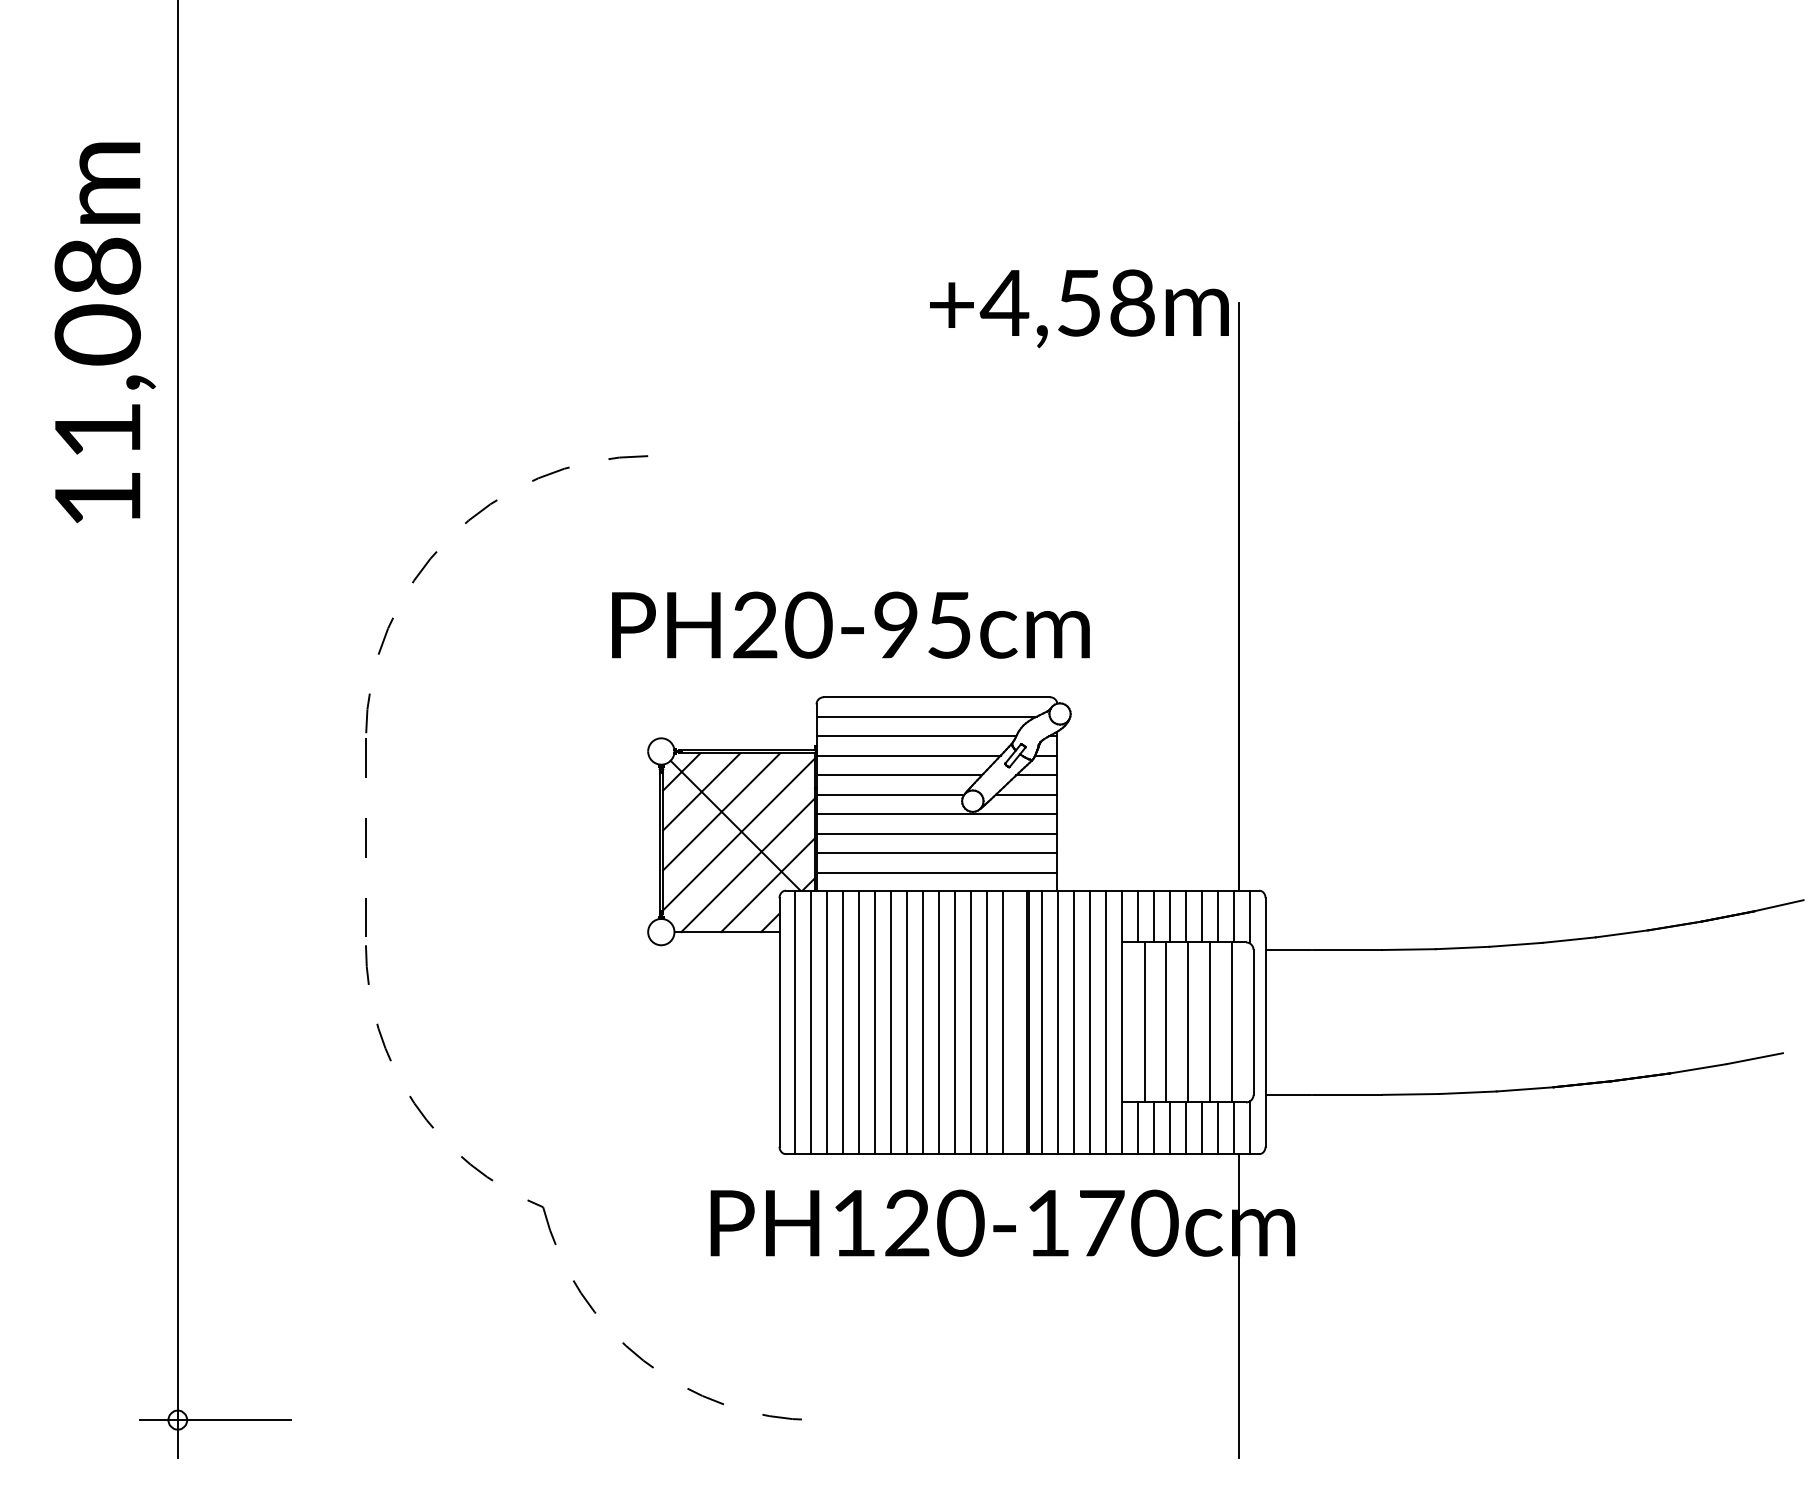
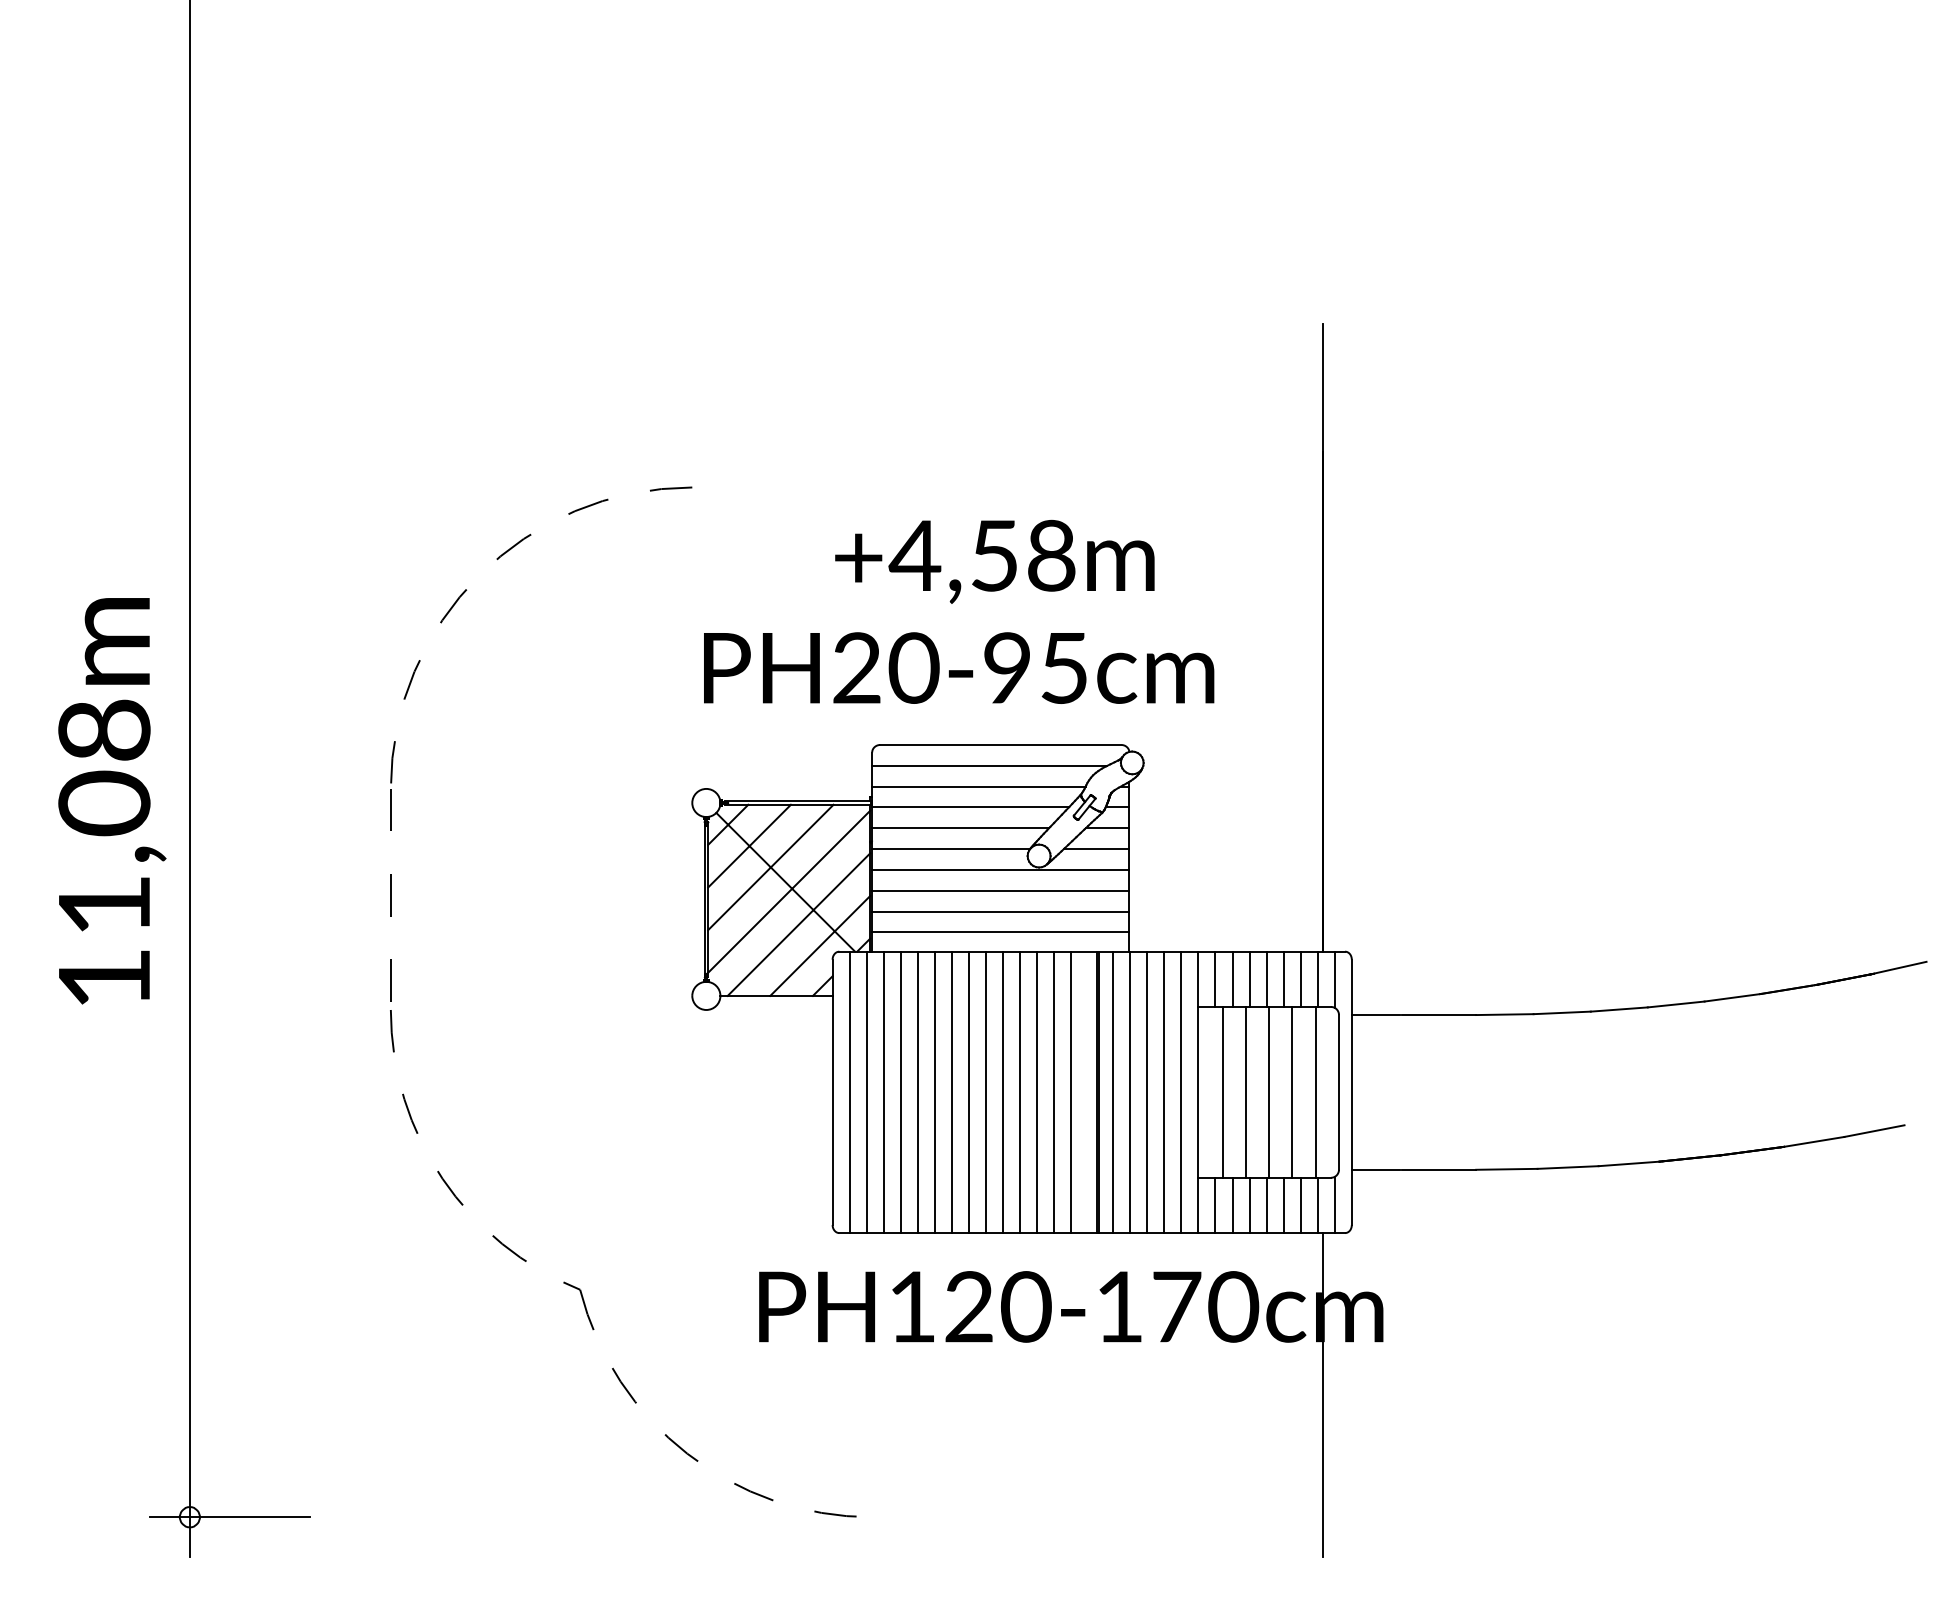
text: (1079, 308) -> (994, 561), moved
text: (104, 332) -> (111, 800), moved
text: (850, 624) -> (958, 667), moved

